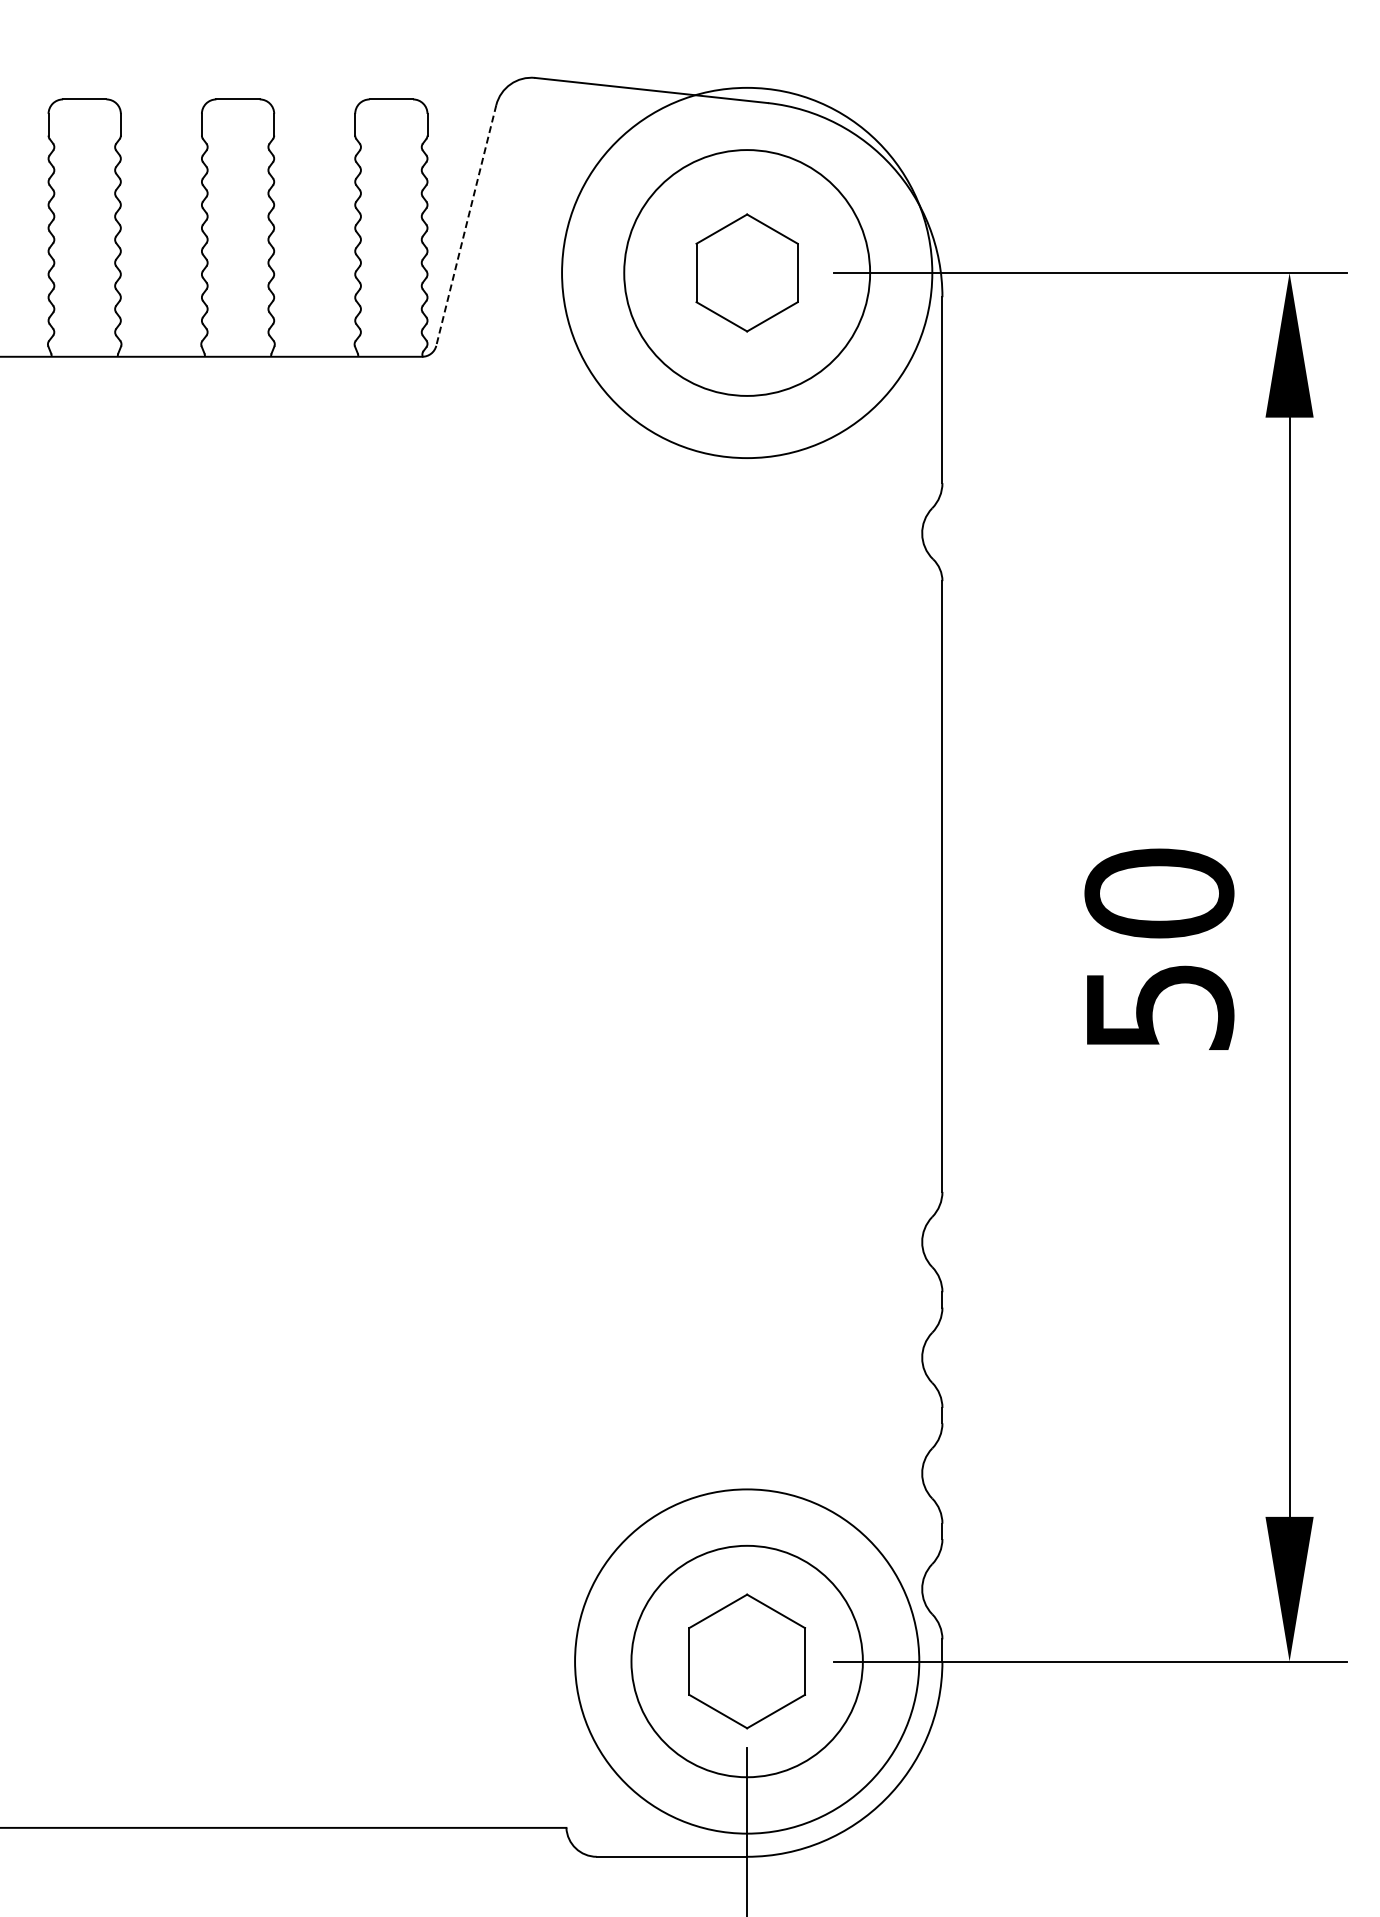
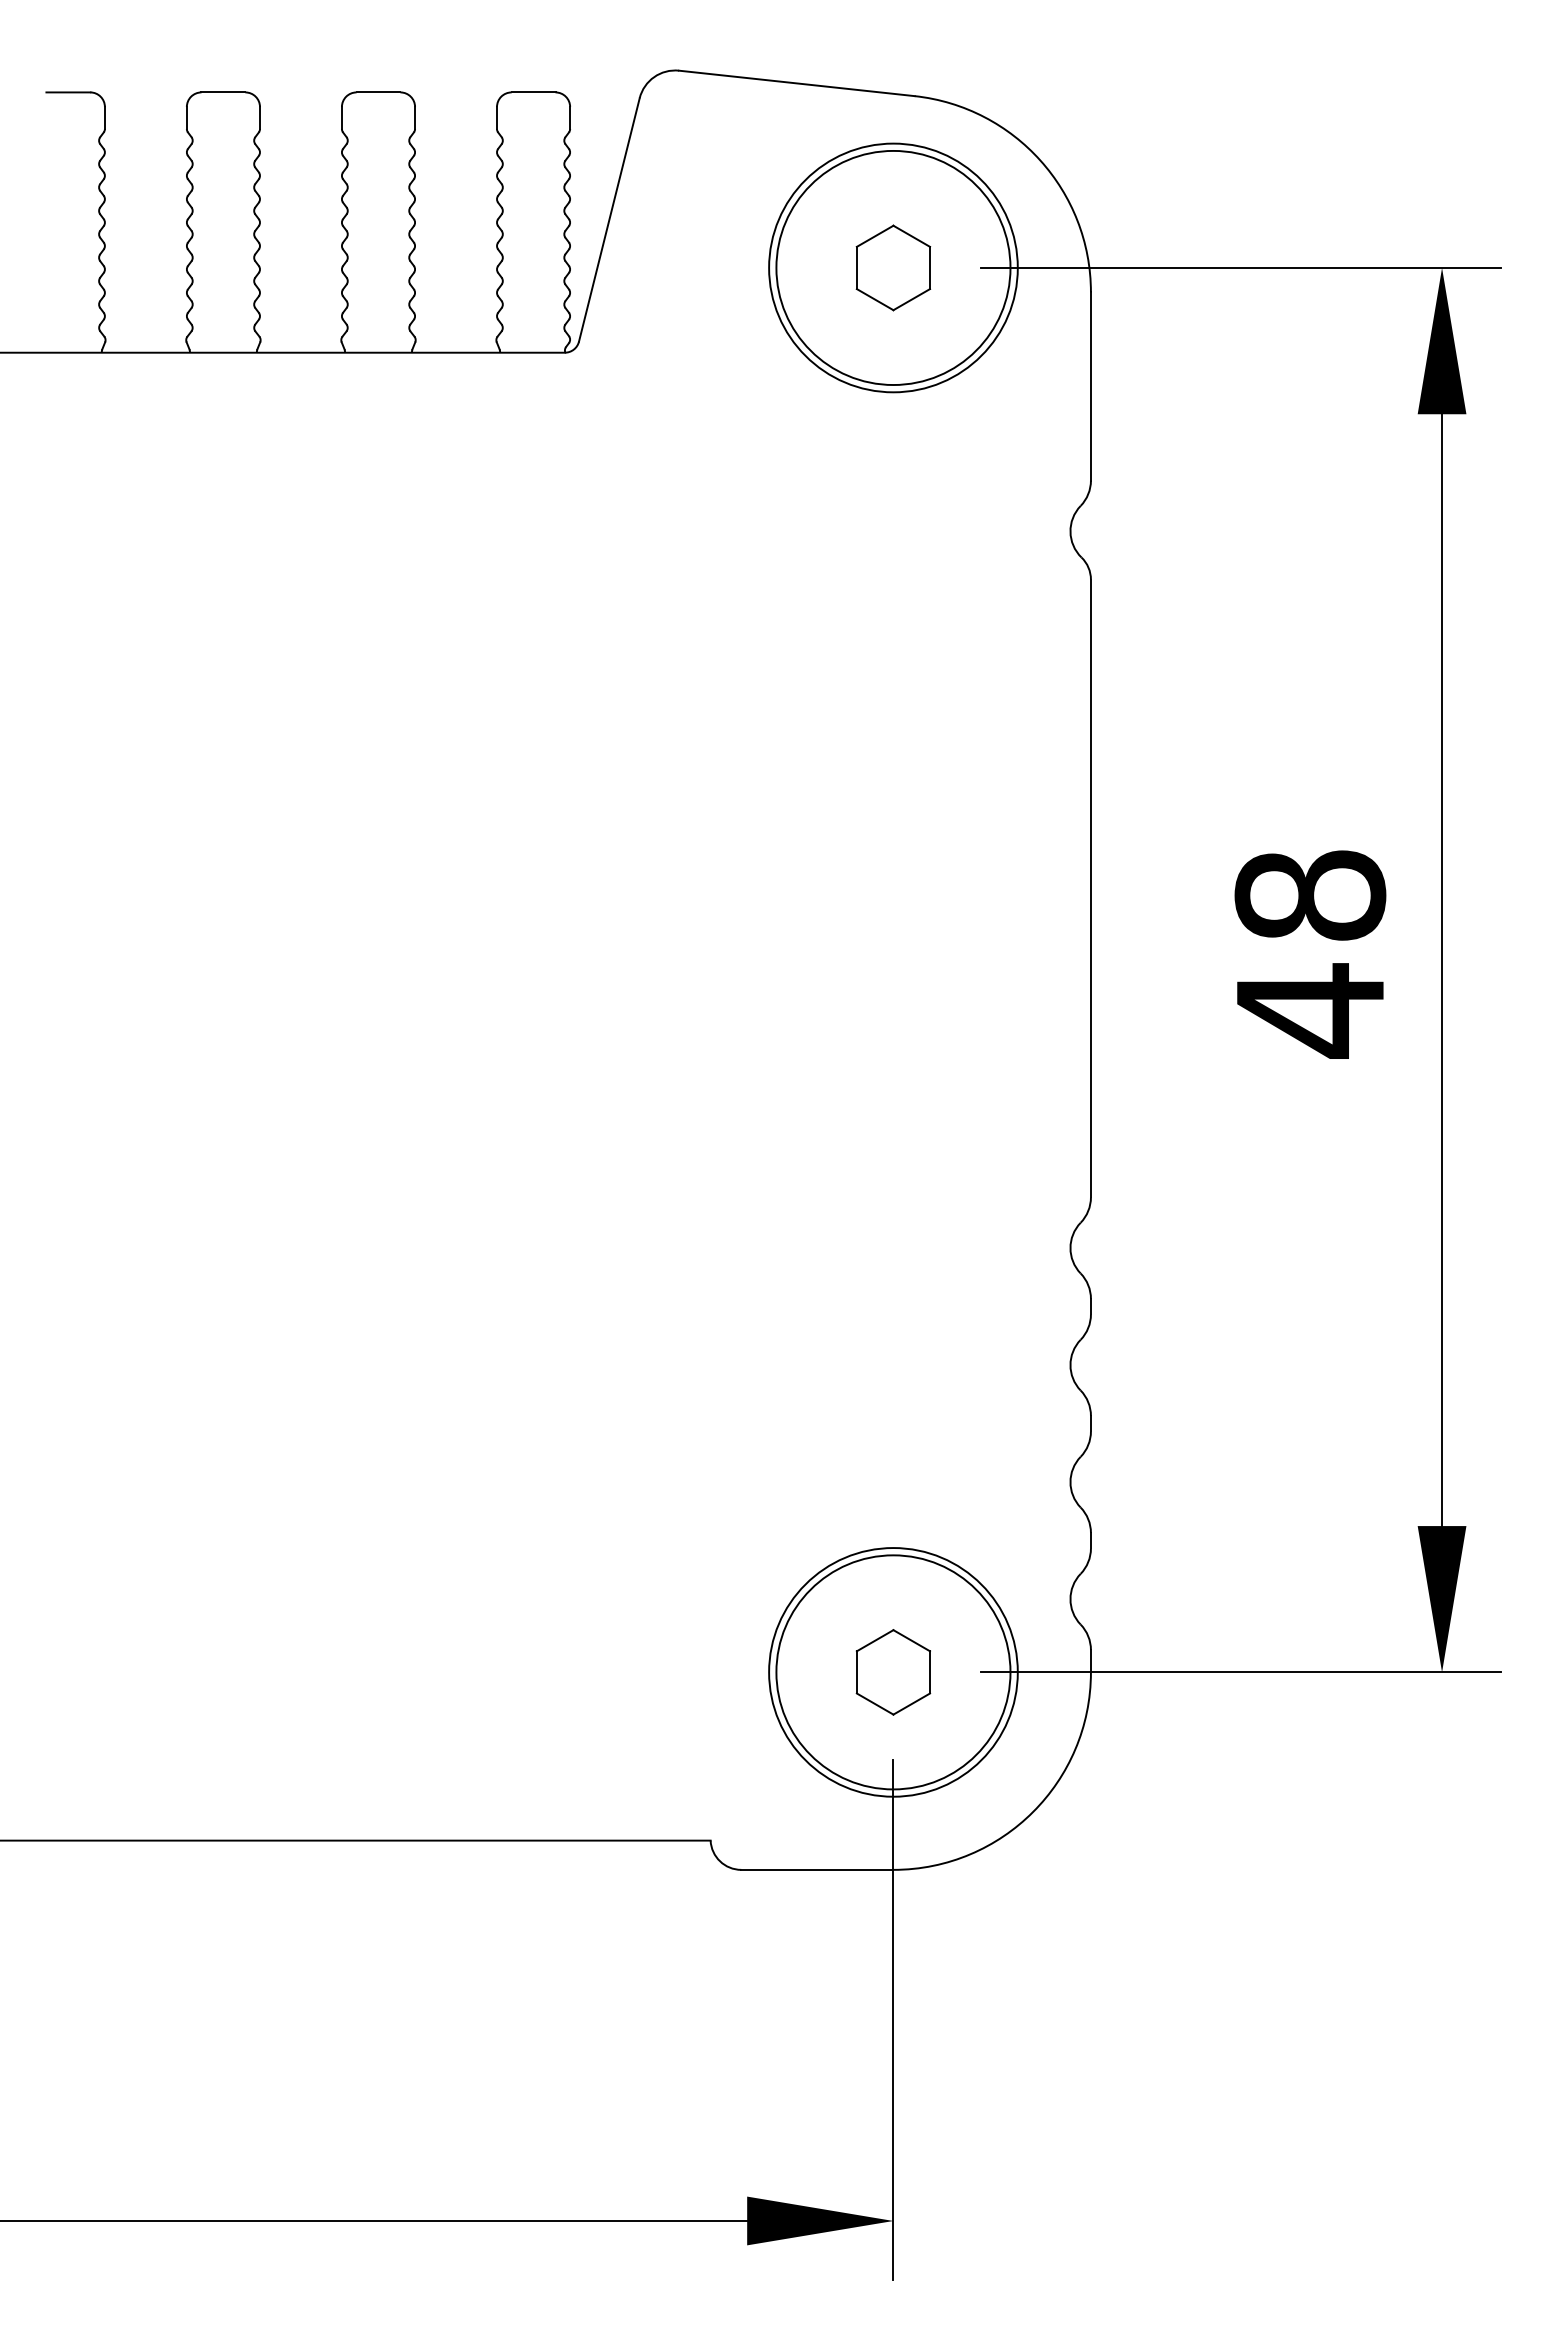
line: (466, 226) -> (609, 220), dashed -> solid
circle: (747, 272) -> (893, 267), size x0.62
part: (747, 272) -> (893, 267), size x0.71
text: (1159, 951) -> (1310, 954), 50 -> 48
circle: (747, 1661) -> (893, 1672), size x0.71
part: (747, 1661) -> (893, 1672), size x0.62

